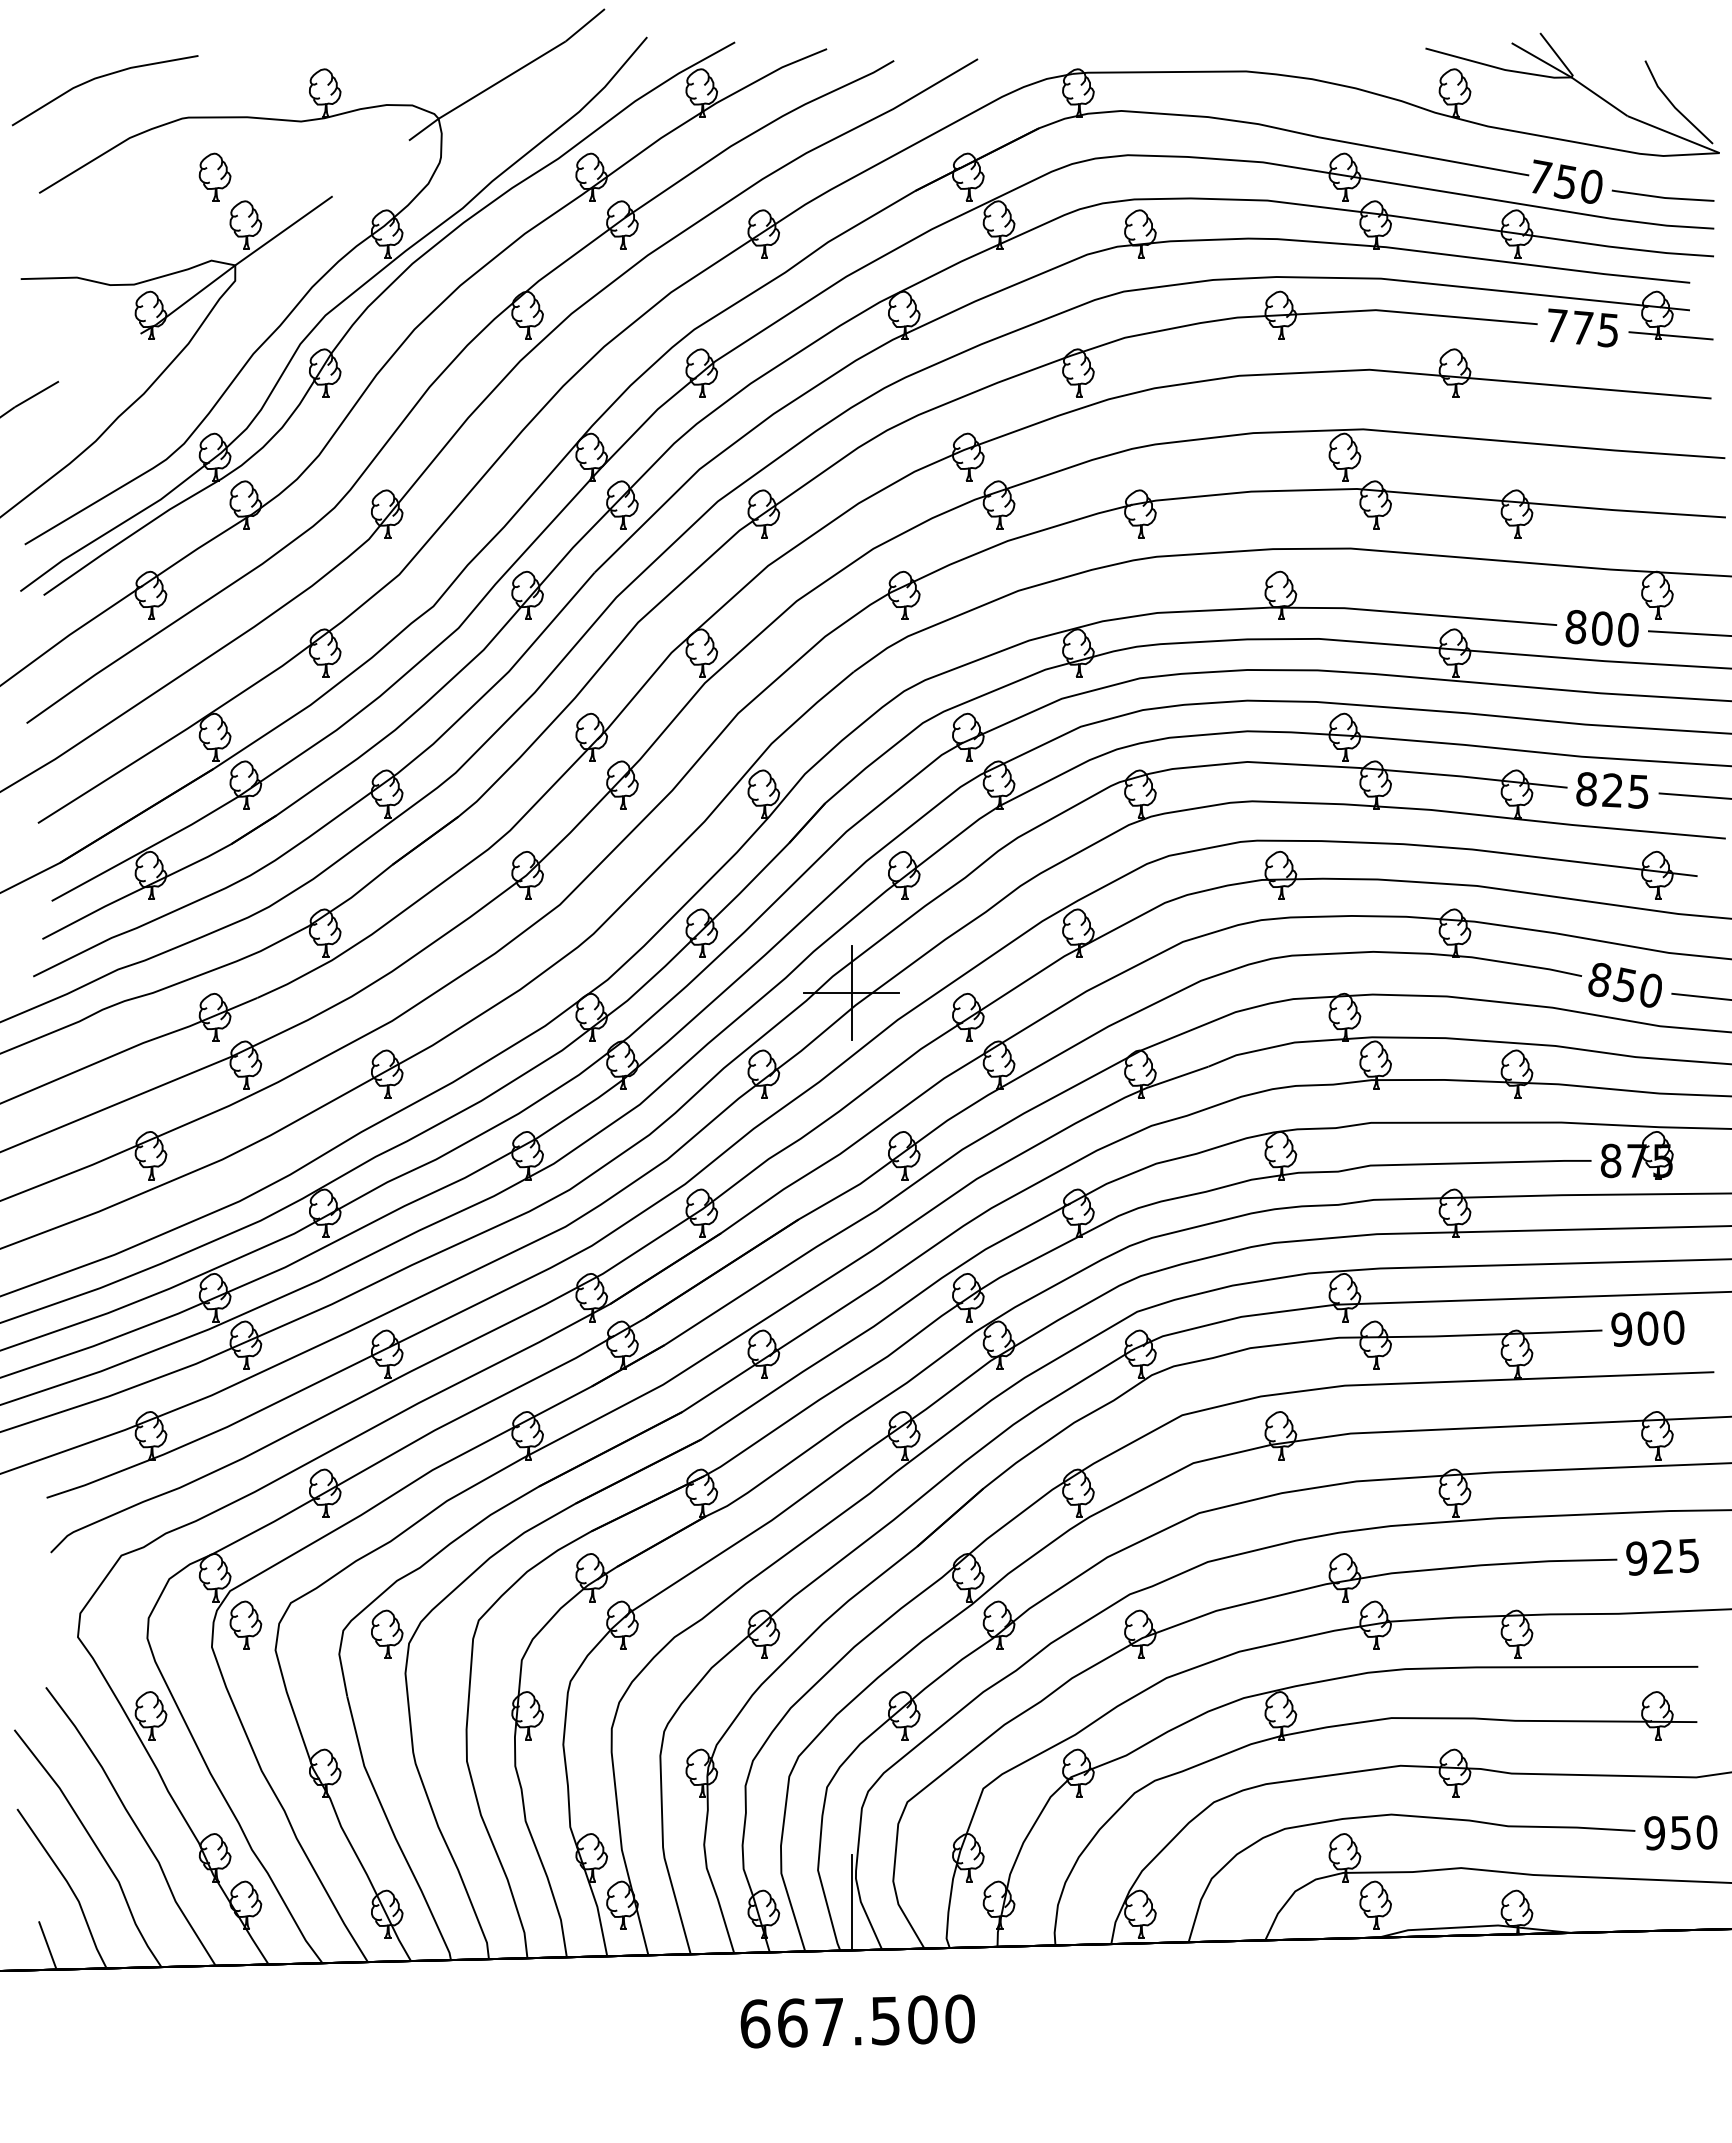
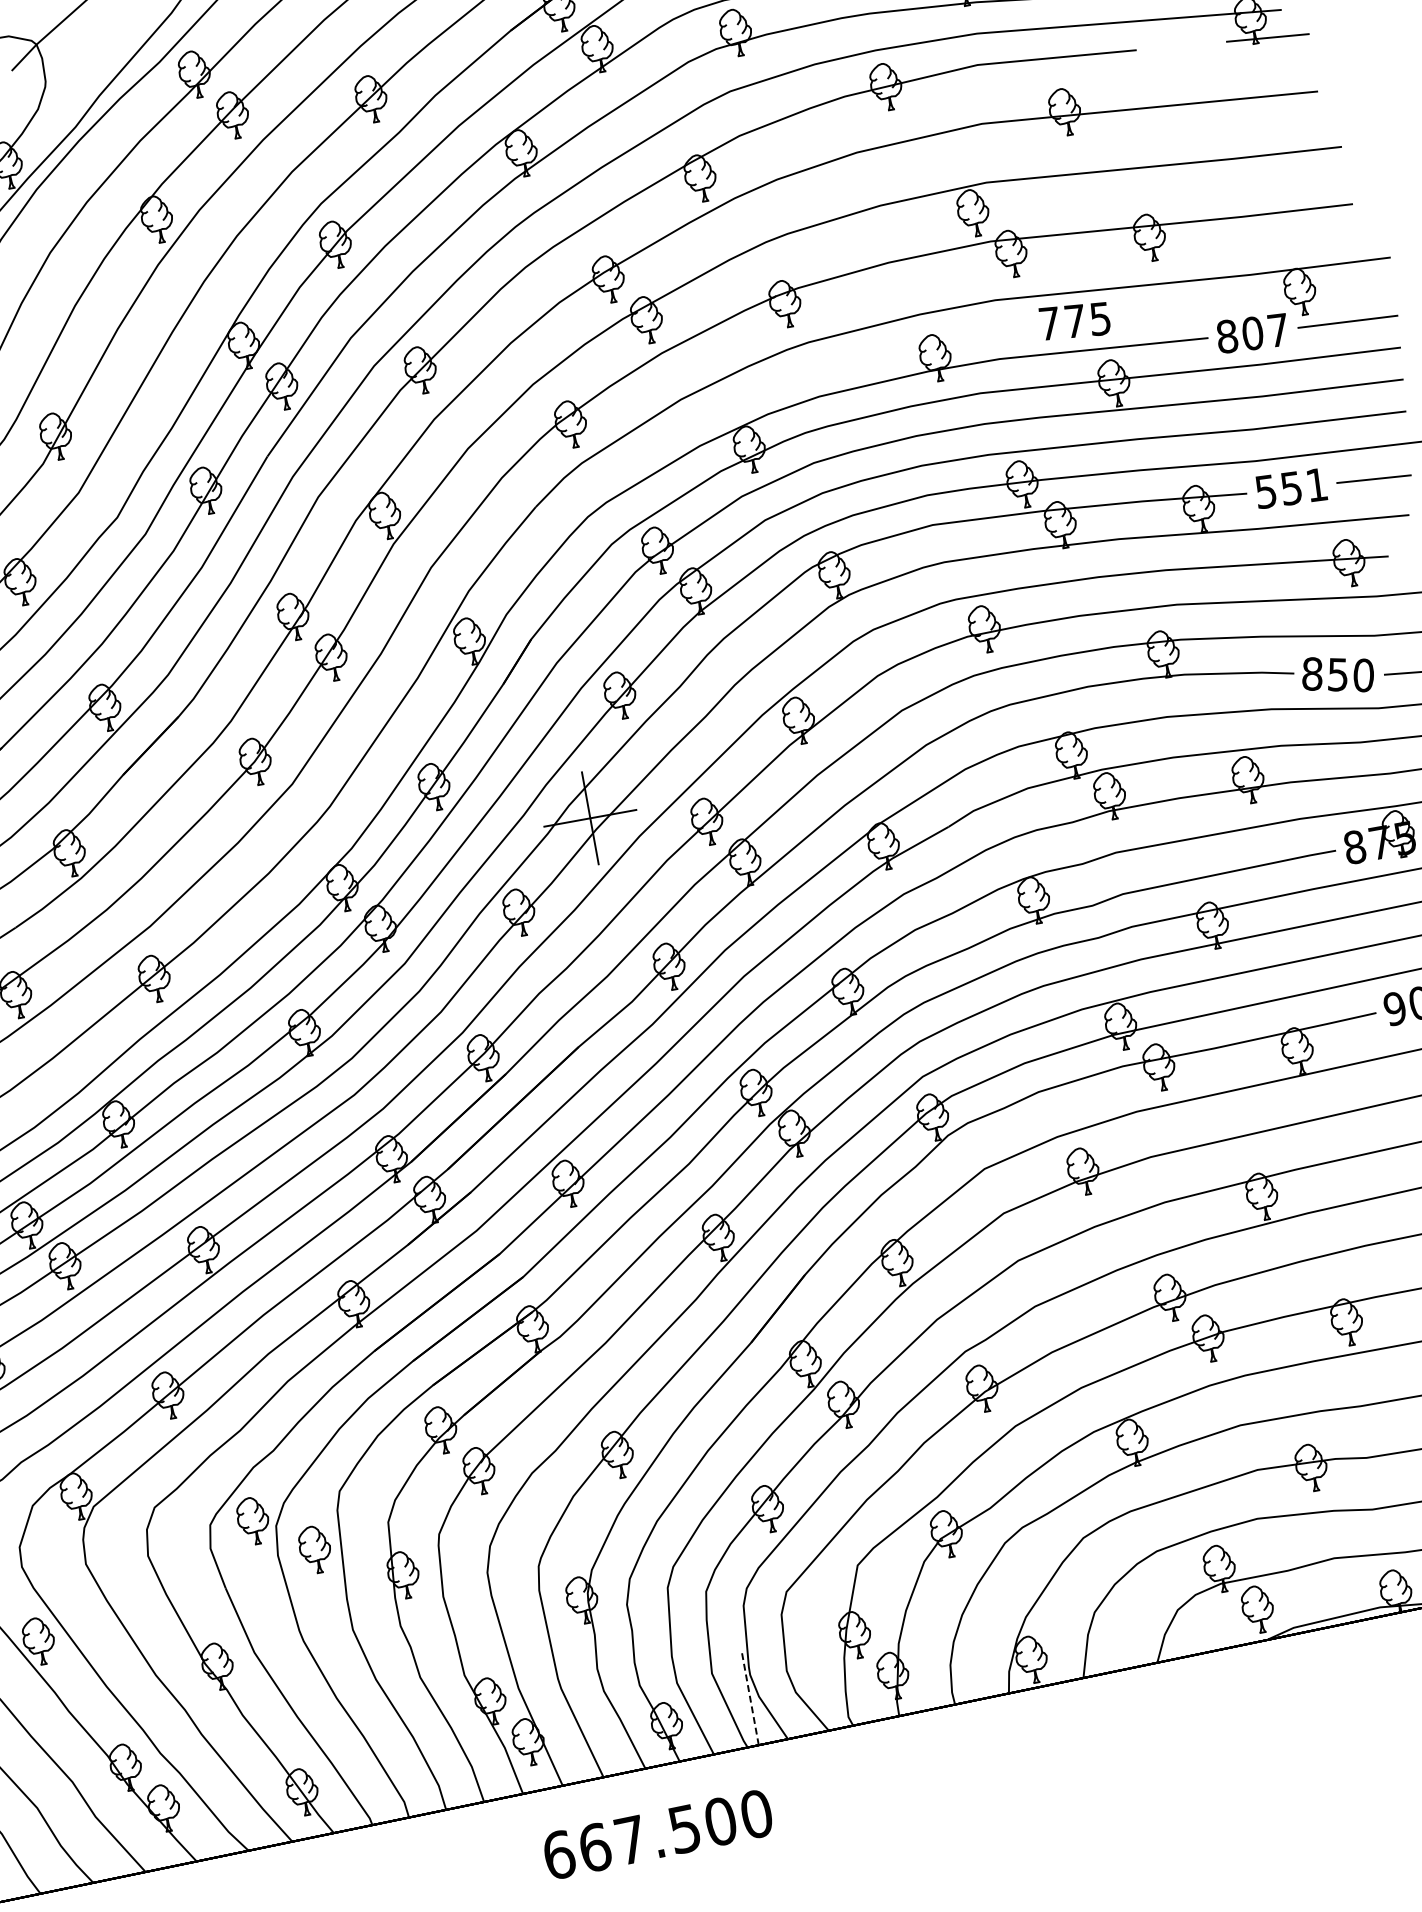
text: (1582, 327) -> (1074, 320), moved
text: (1628, 630) -> (1278, 330), 800 -> 807
text: (1612, 790) -> (1291, 488), 825 -> 551
part: (245, 1624) -> (314, 1548), moved
line: (851, 1902) -> (750, 1698), solid -> dashed
text: (857, 2021) -> (657, 1834), moved

